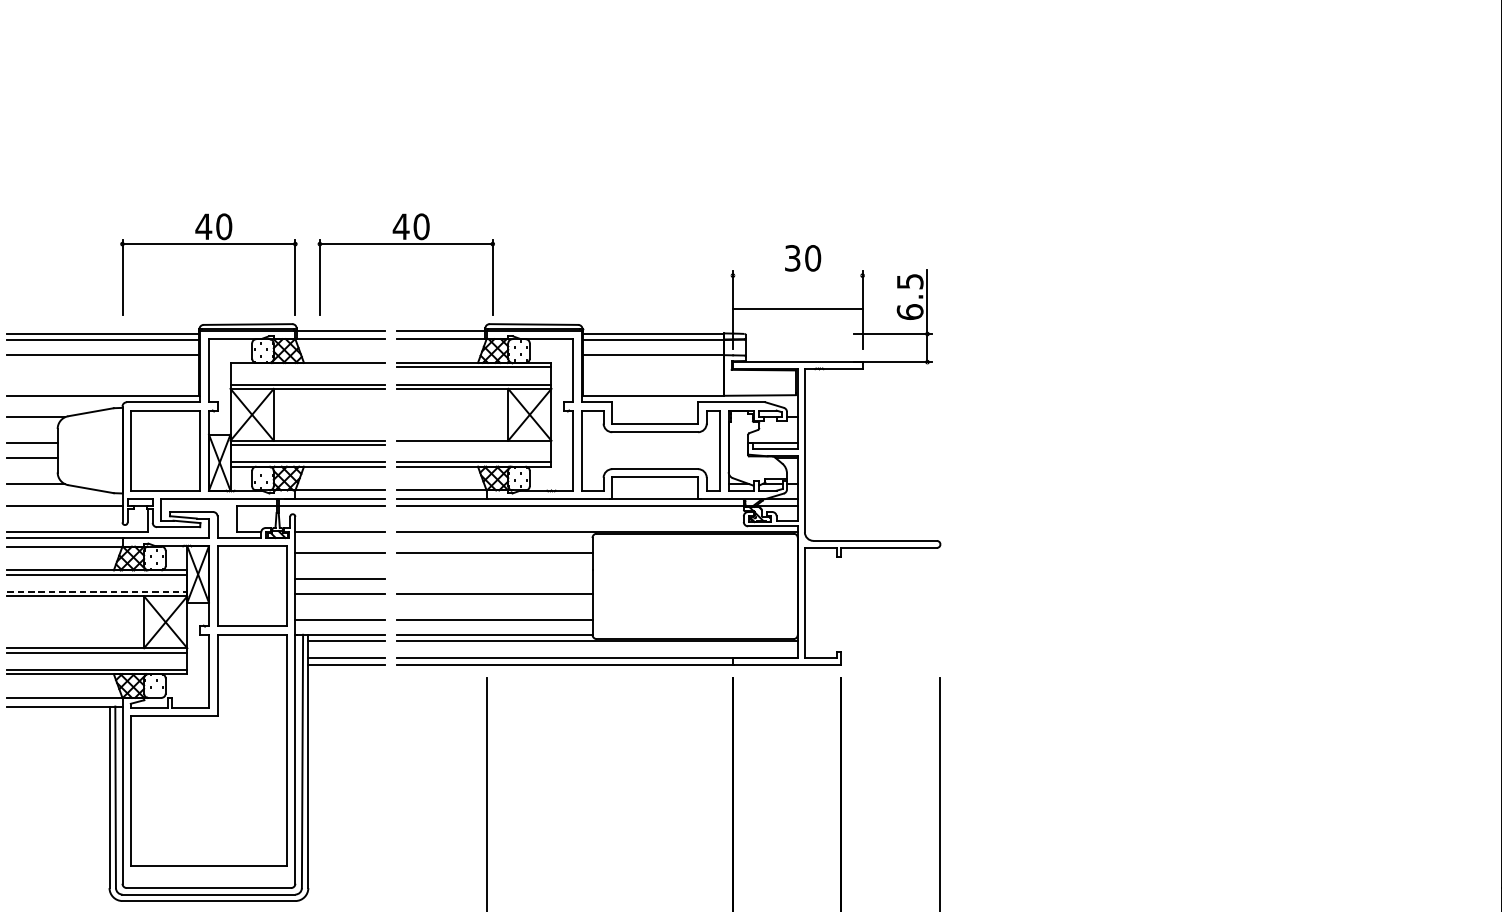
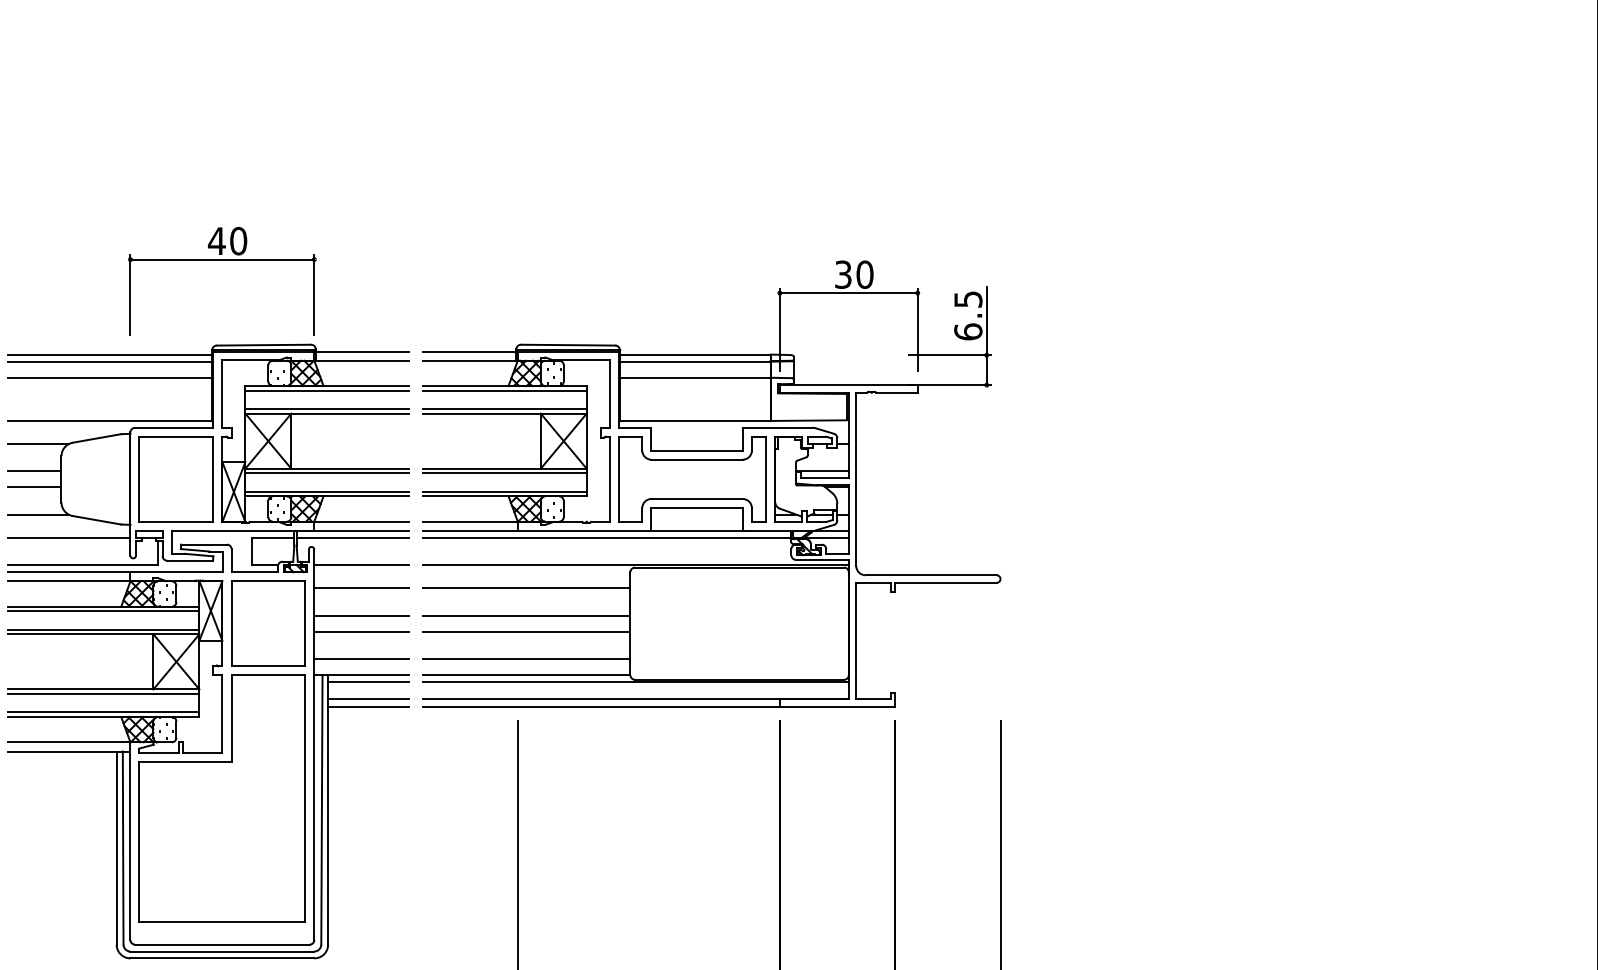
part: (406, 244) -> (432, 260), removed
line: (797, 308) -> (848, 293), moved
line: (307, 367) -> (327, 390), added
line: (474, 445) -> (504, 473), added
line: (494, 578) -> (526, 615), added
line: (97, 591) -> (103, 629), dashed -> solid

